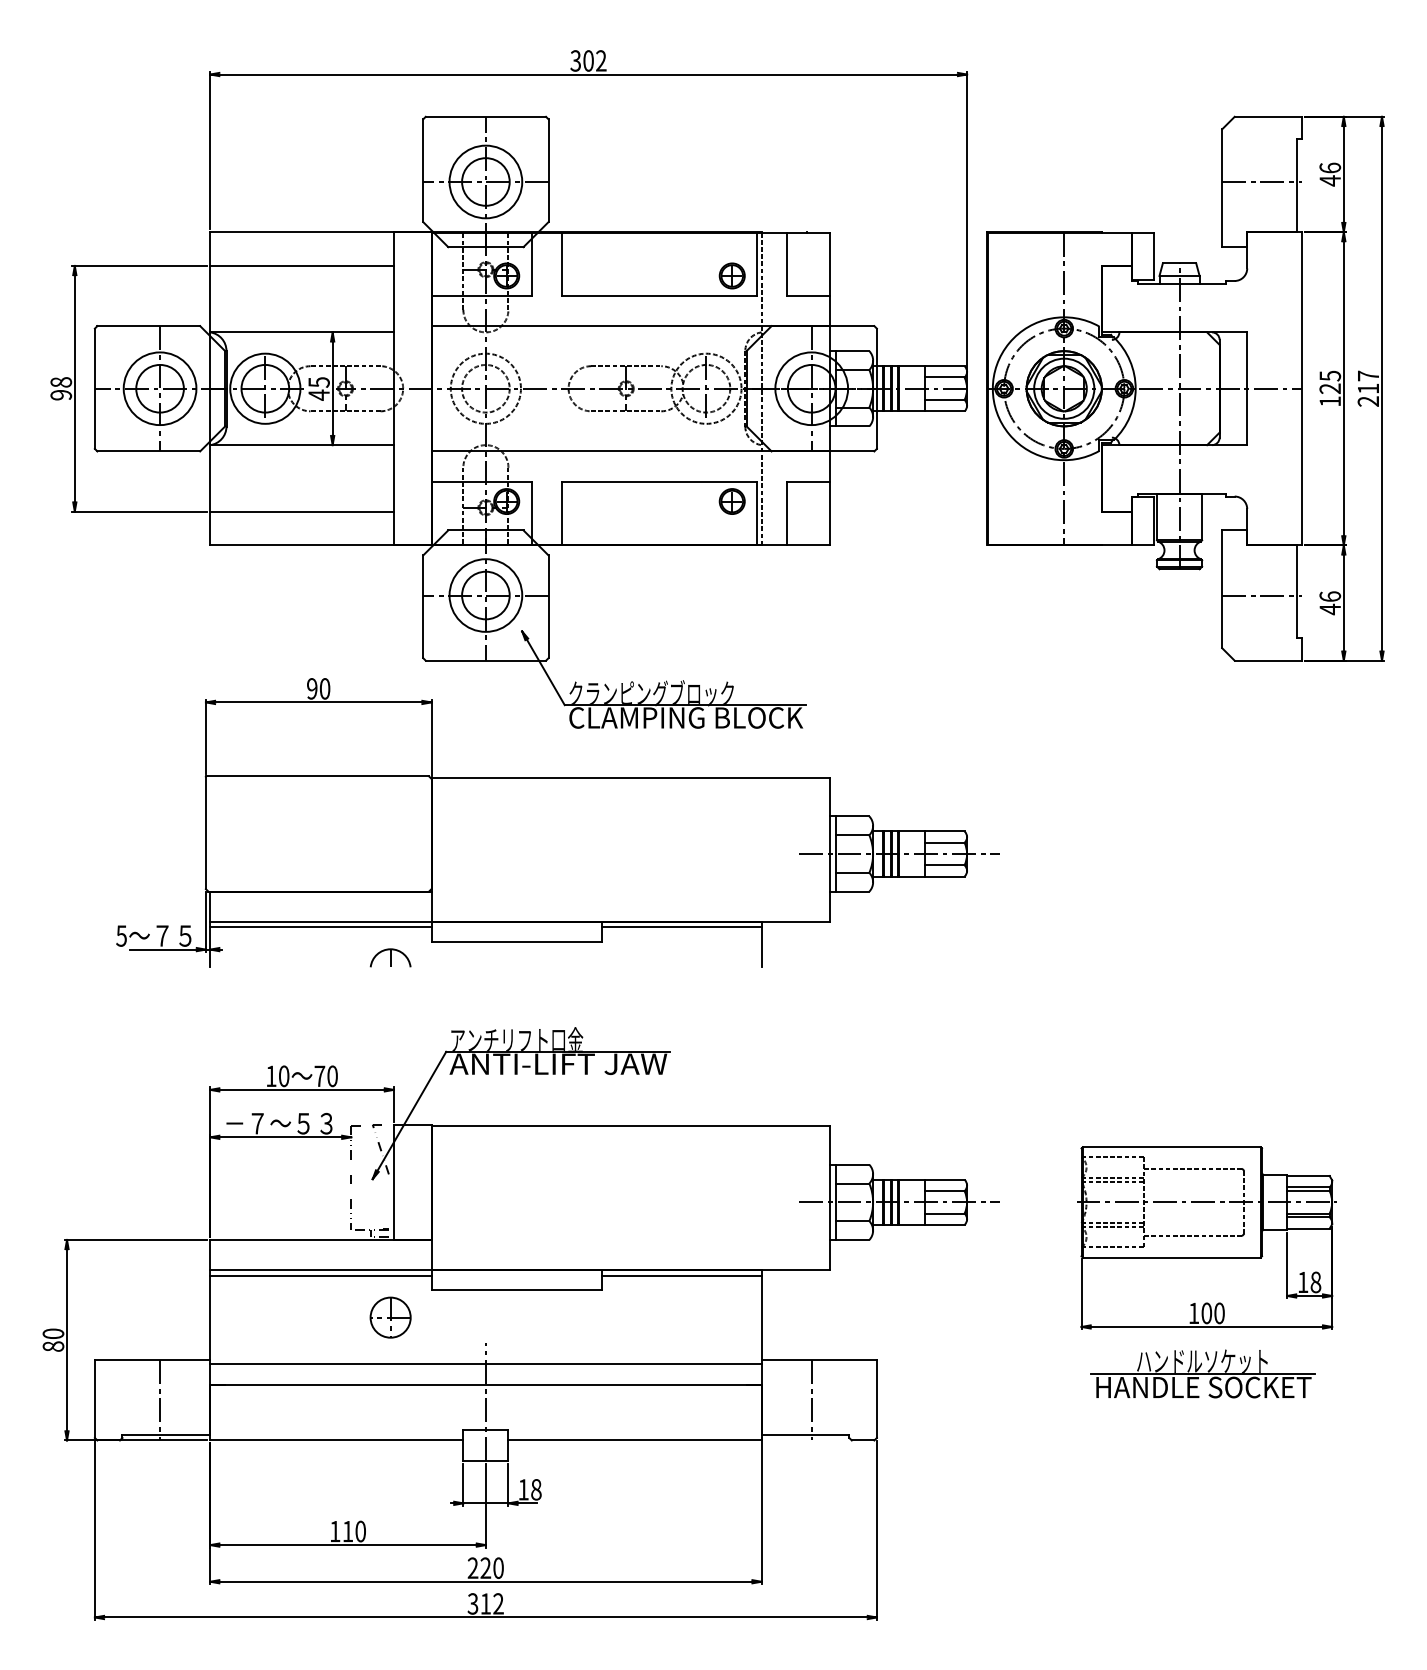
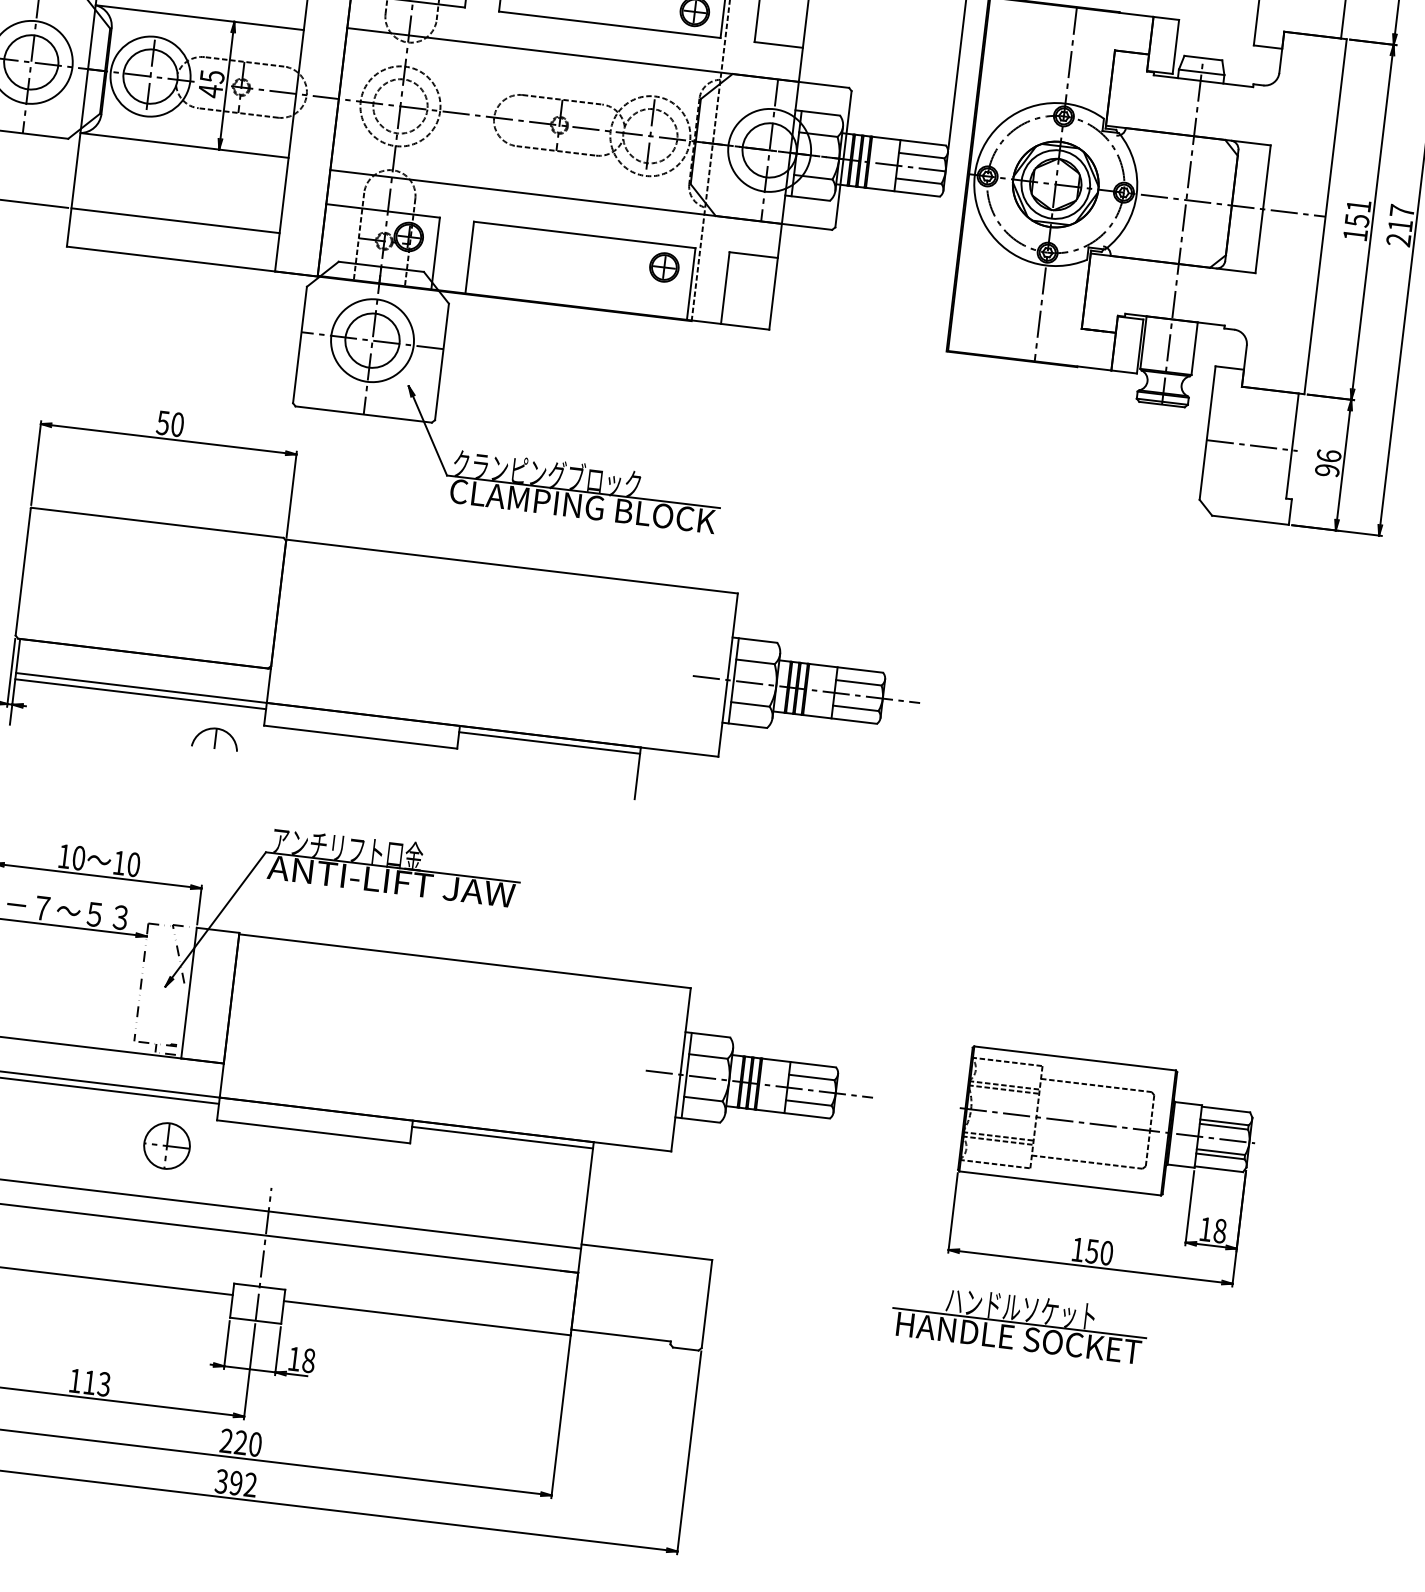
text: (1330, 382) -> (1358, 213), 125 -> 151
text: (1330, 609) -> (1327, 470), 46 -> 96
text: (311, 688) -> (162, 422), 90 -> 50
text: (319, 1075) -> (119, 862), 70 -> 10
text: (1206, 1313) -> (1092, 1251), 100 -> 150
part: (1202, 1373) -> (1019, 1322), moved
line: (811, 1400) -> (632, 1296), removed
text: (360, 1531) -> (103, 1384), 110 -> 113
text: (485, 1603) -> (235, 1482), 312 -> 392

